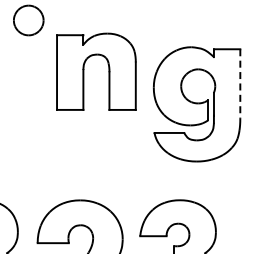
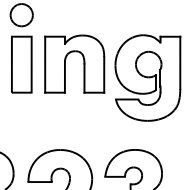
part: (84, 71) -> (65, 63), moved
line: (240, 84) -> (180, 63), dashed -> solid
part: (28, 86) -> (21, 64), added

